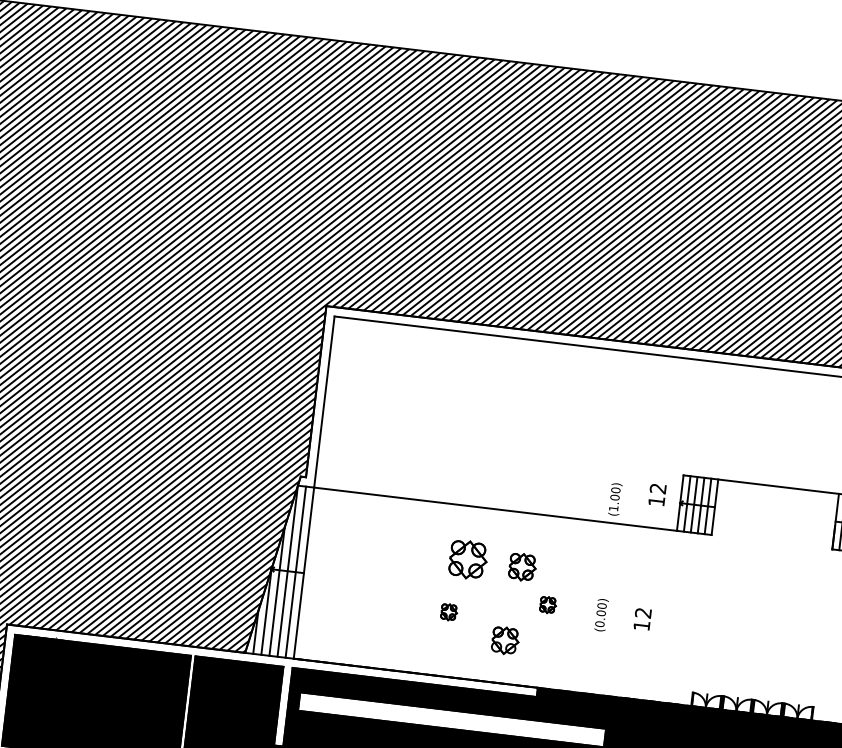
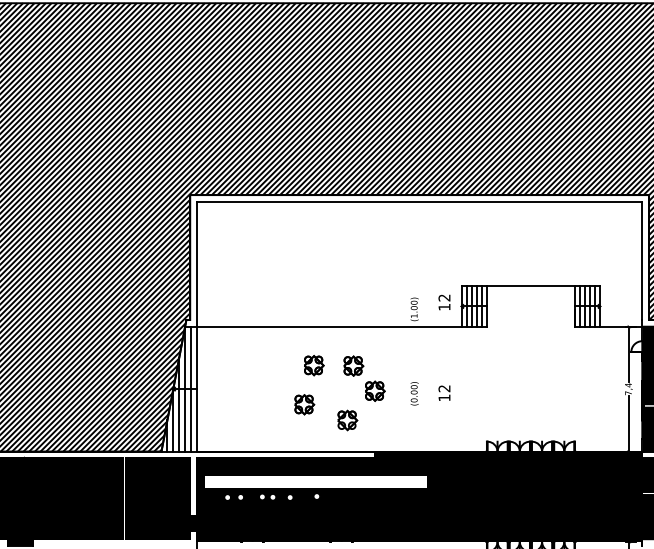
part: (468, 560) -> (314, 365), size x0.71
part: (548, 604) -> (375, 390), size x1.67
part: (448, 611) -> (304, 404), size x1.67

